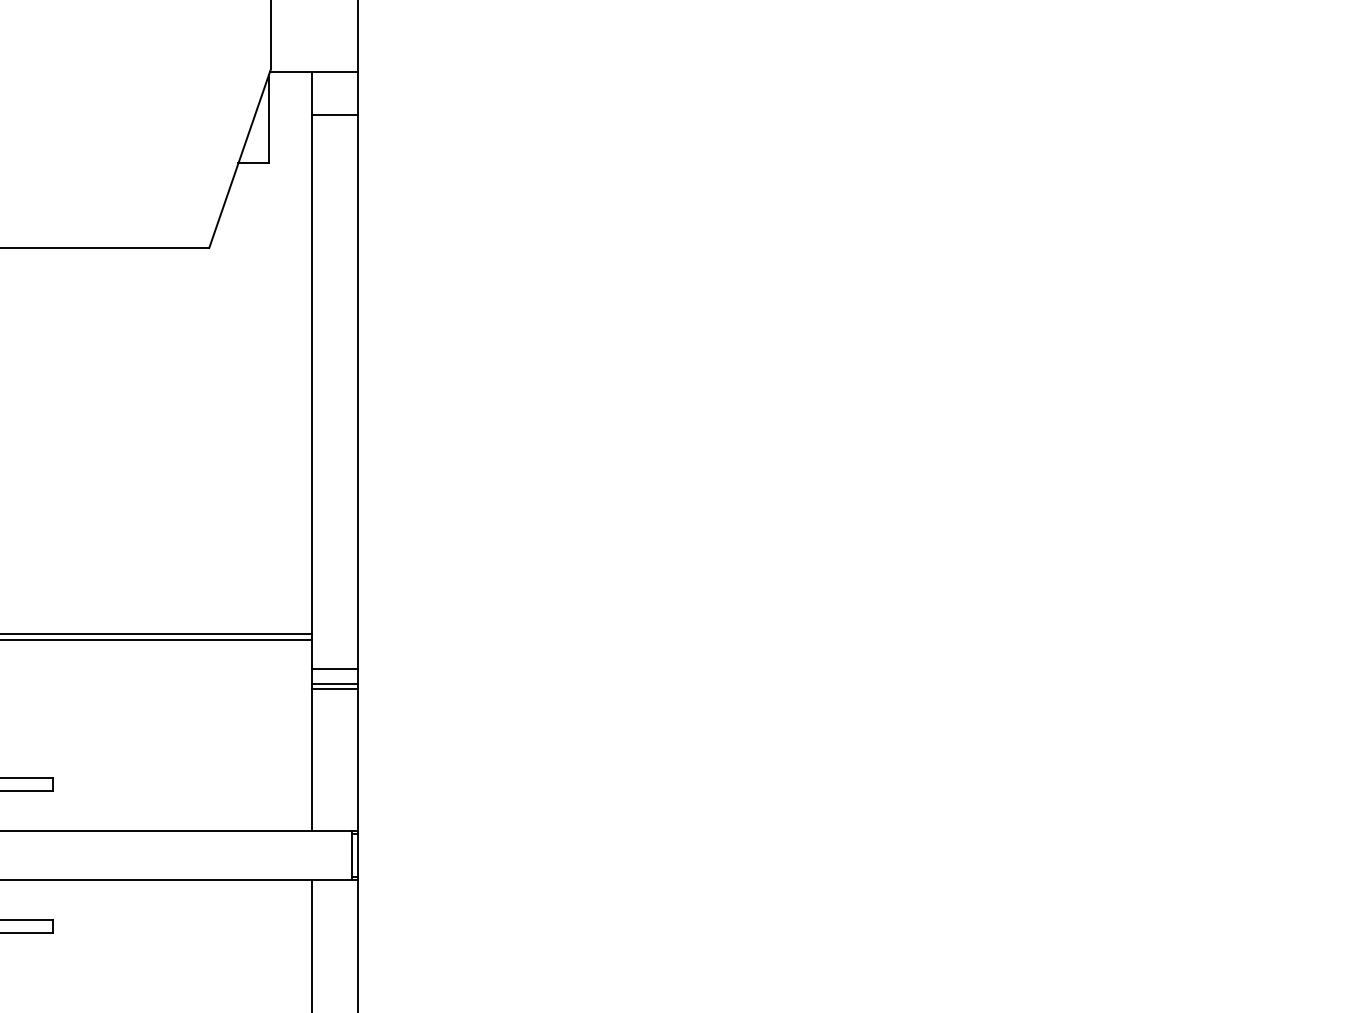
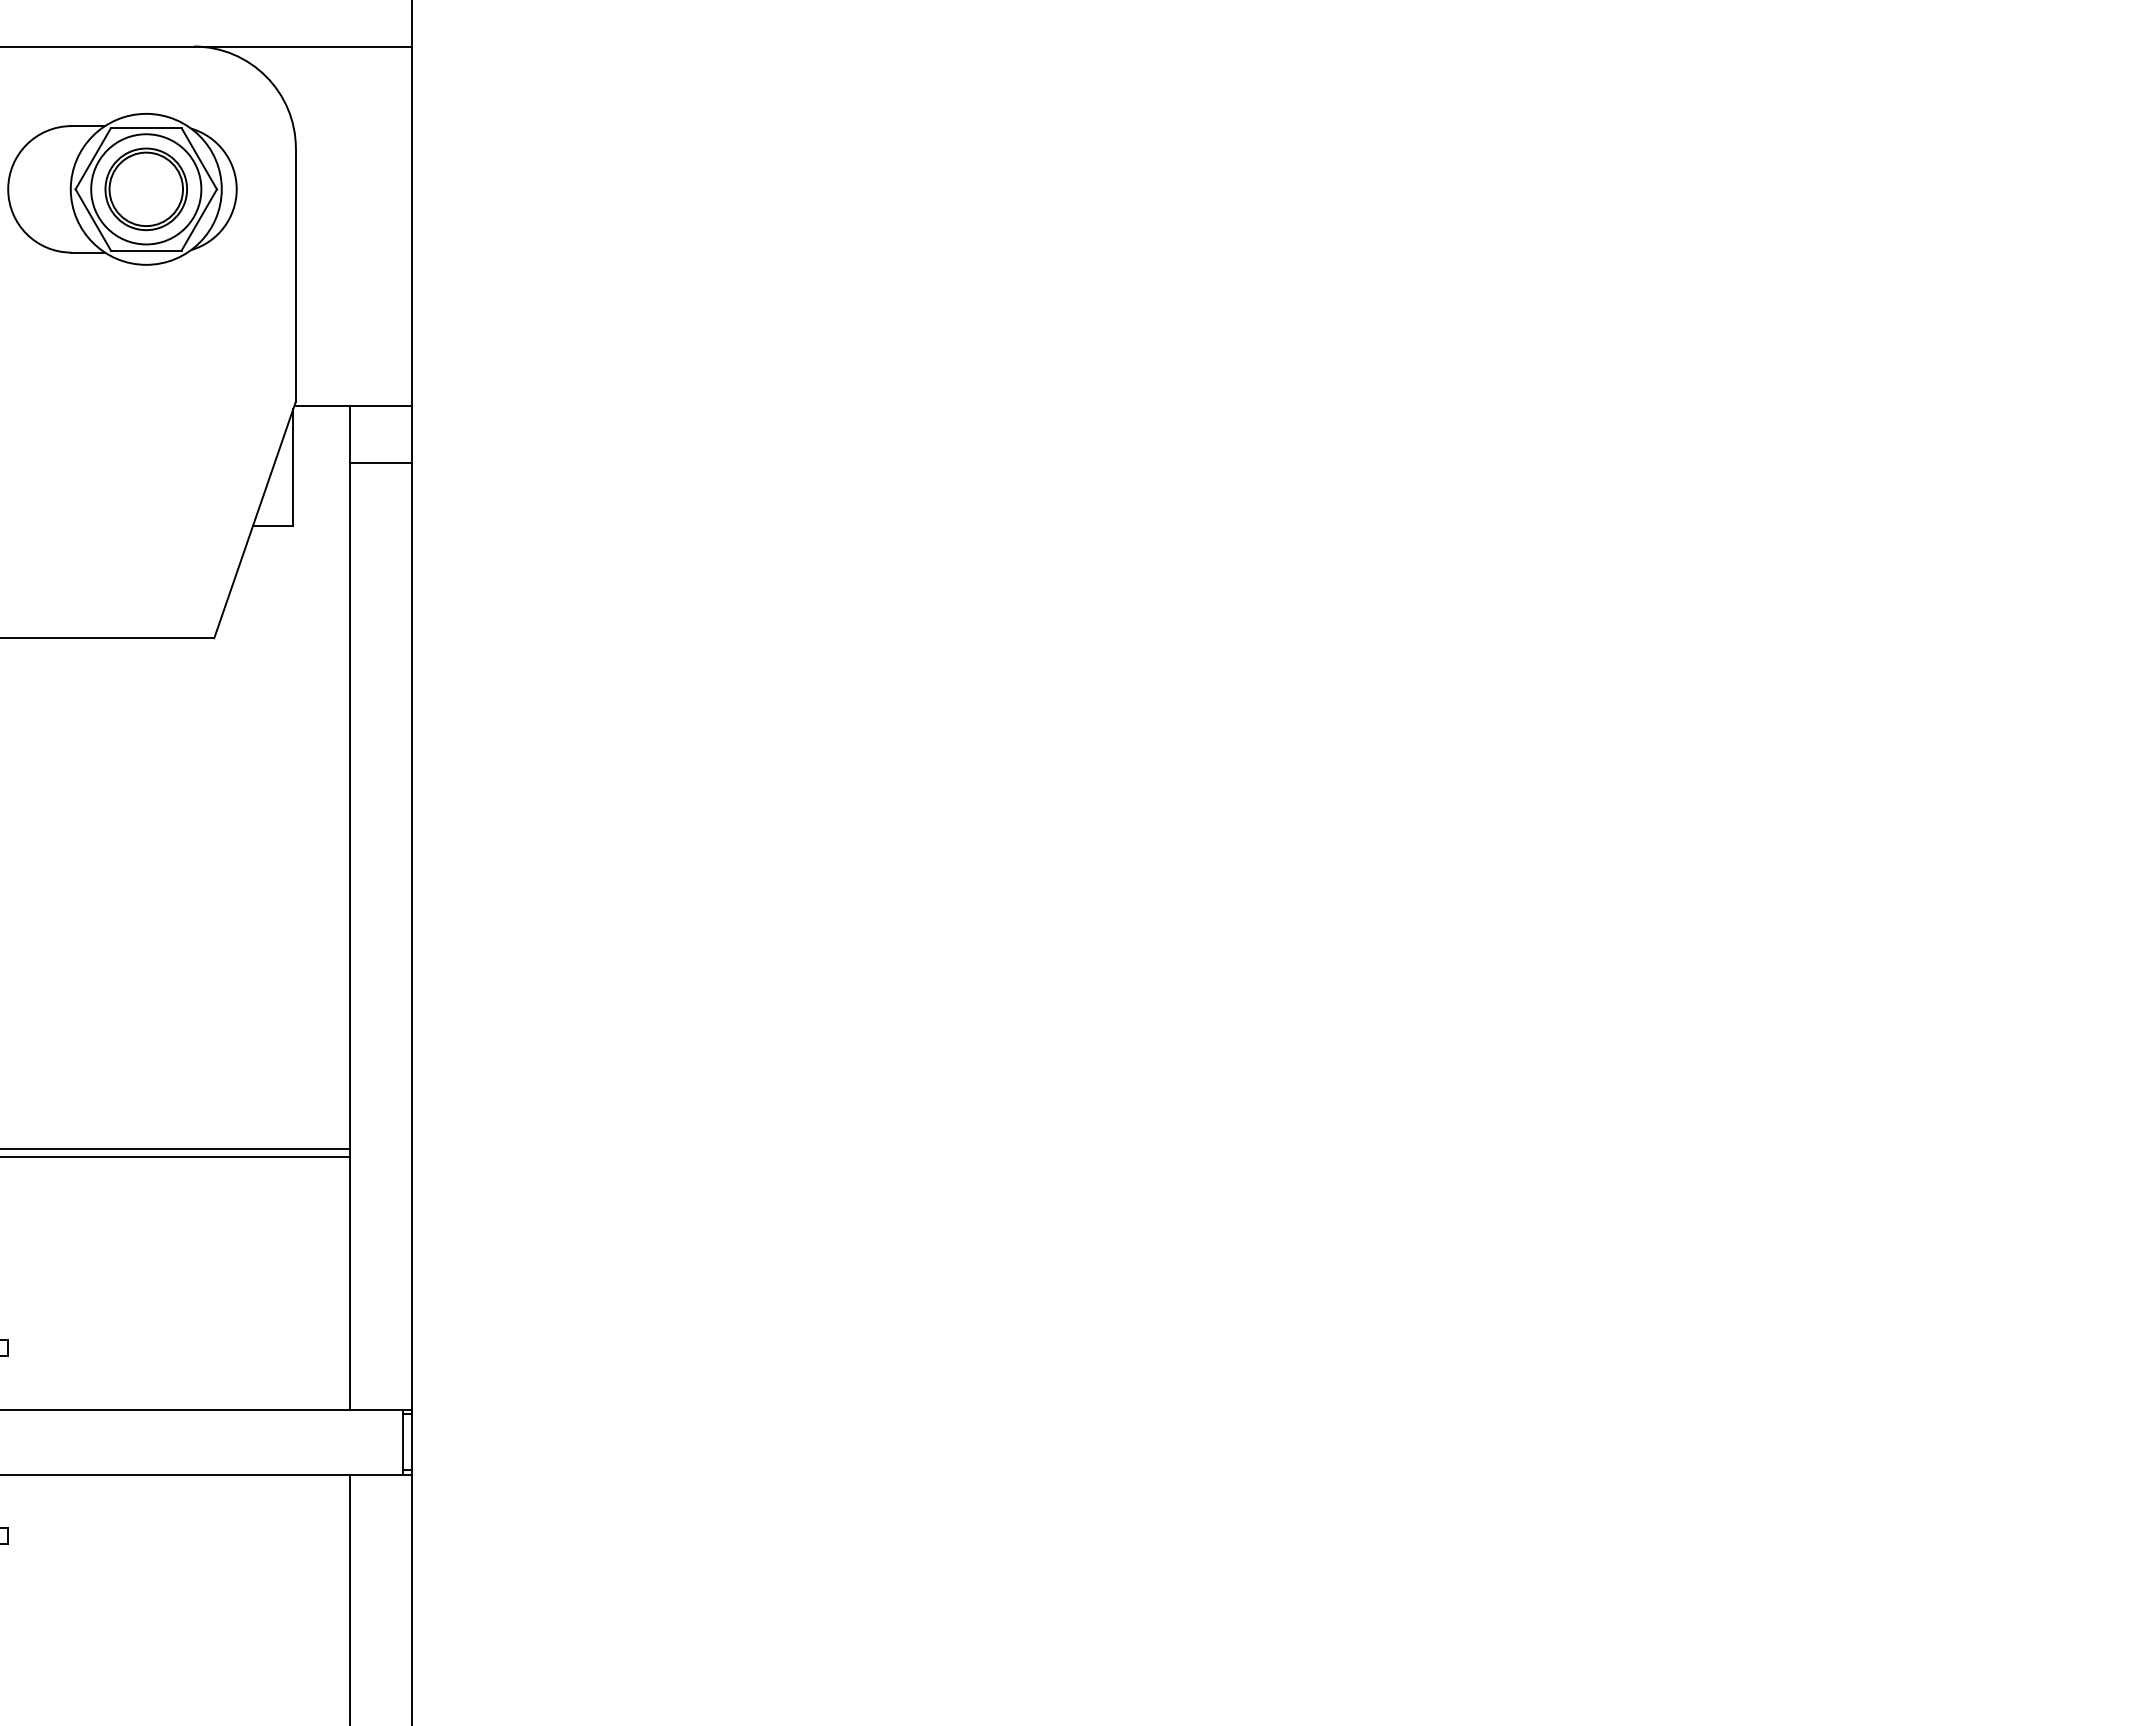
line: (334, 669) -> (380, 1195), removed
line: (334, 684) -> (380, 1215), removed
line: (334, 688) -> (380, 1221), removed

